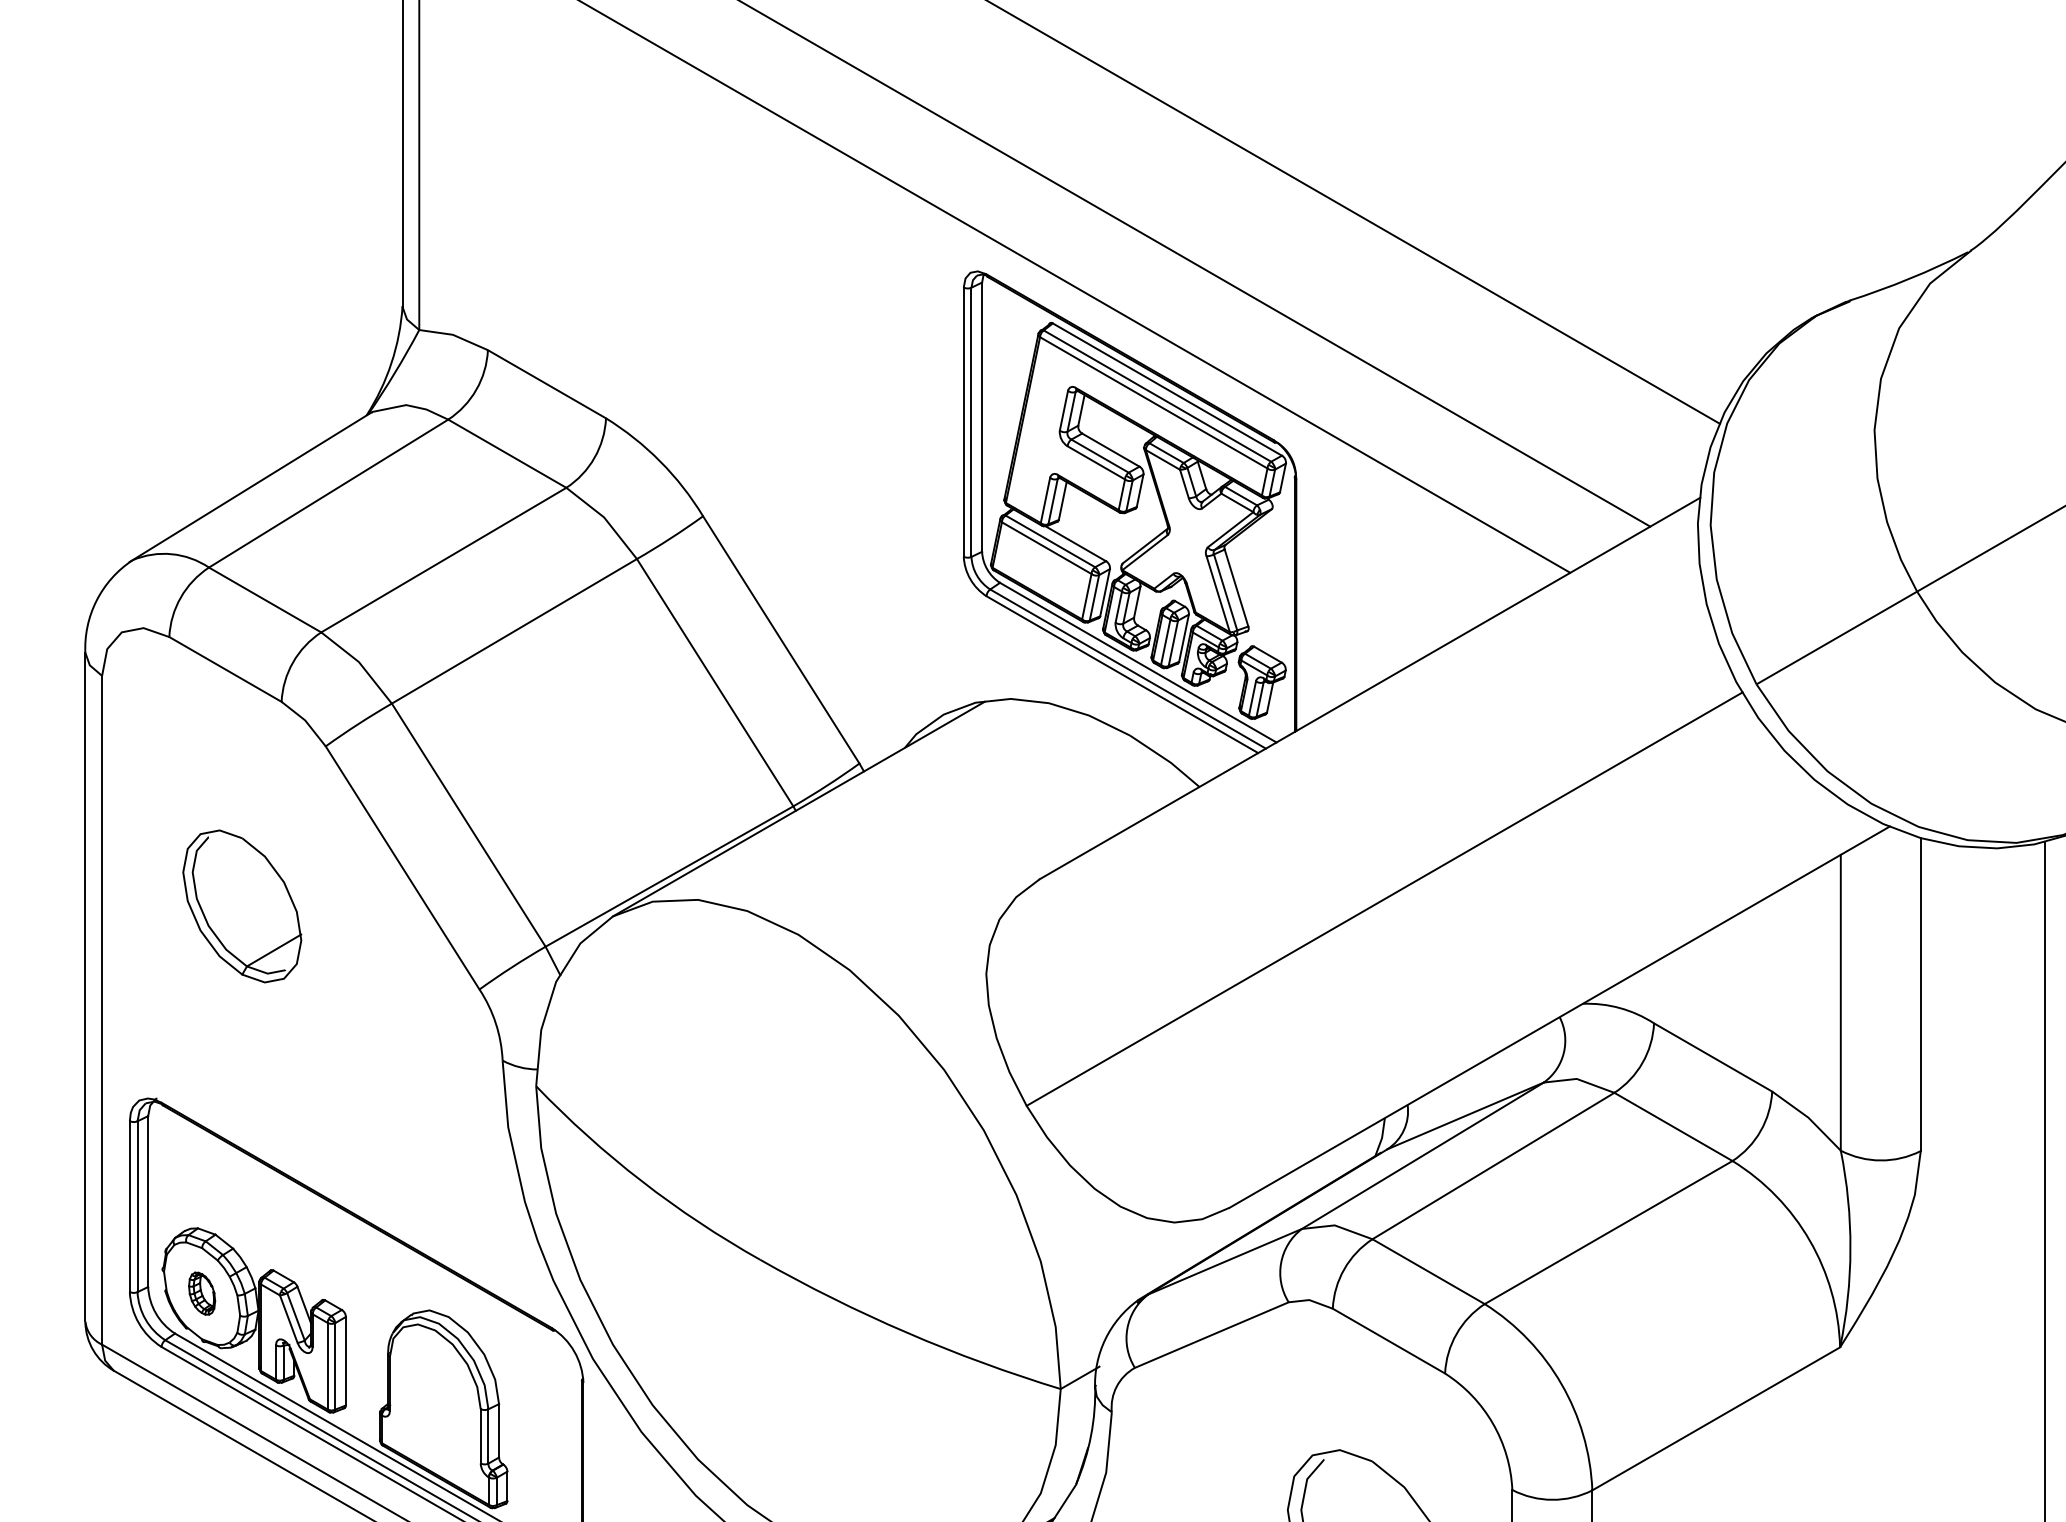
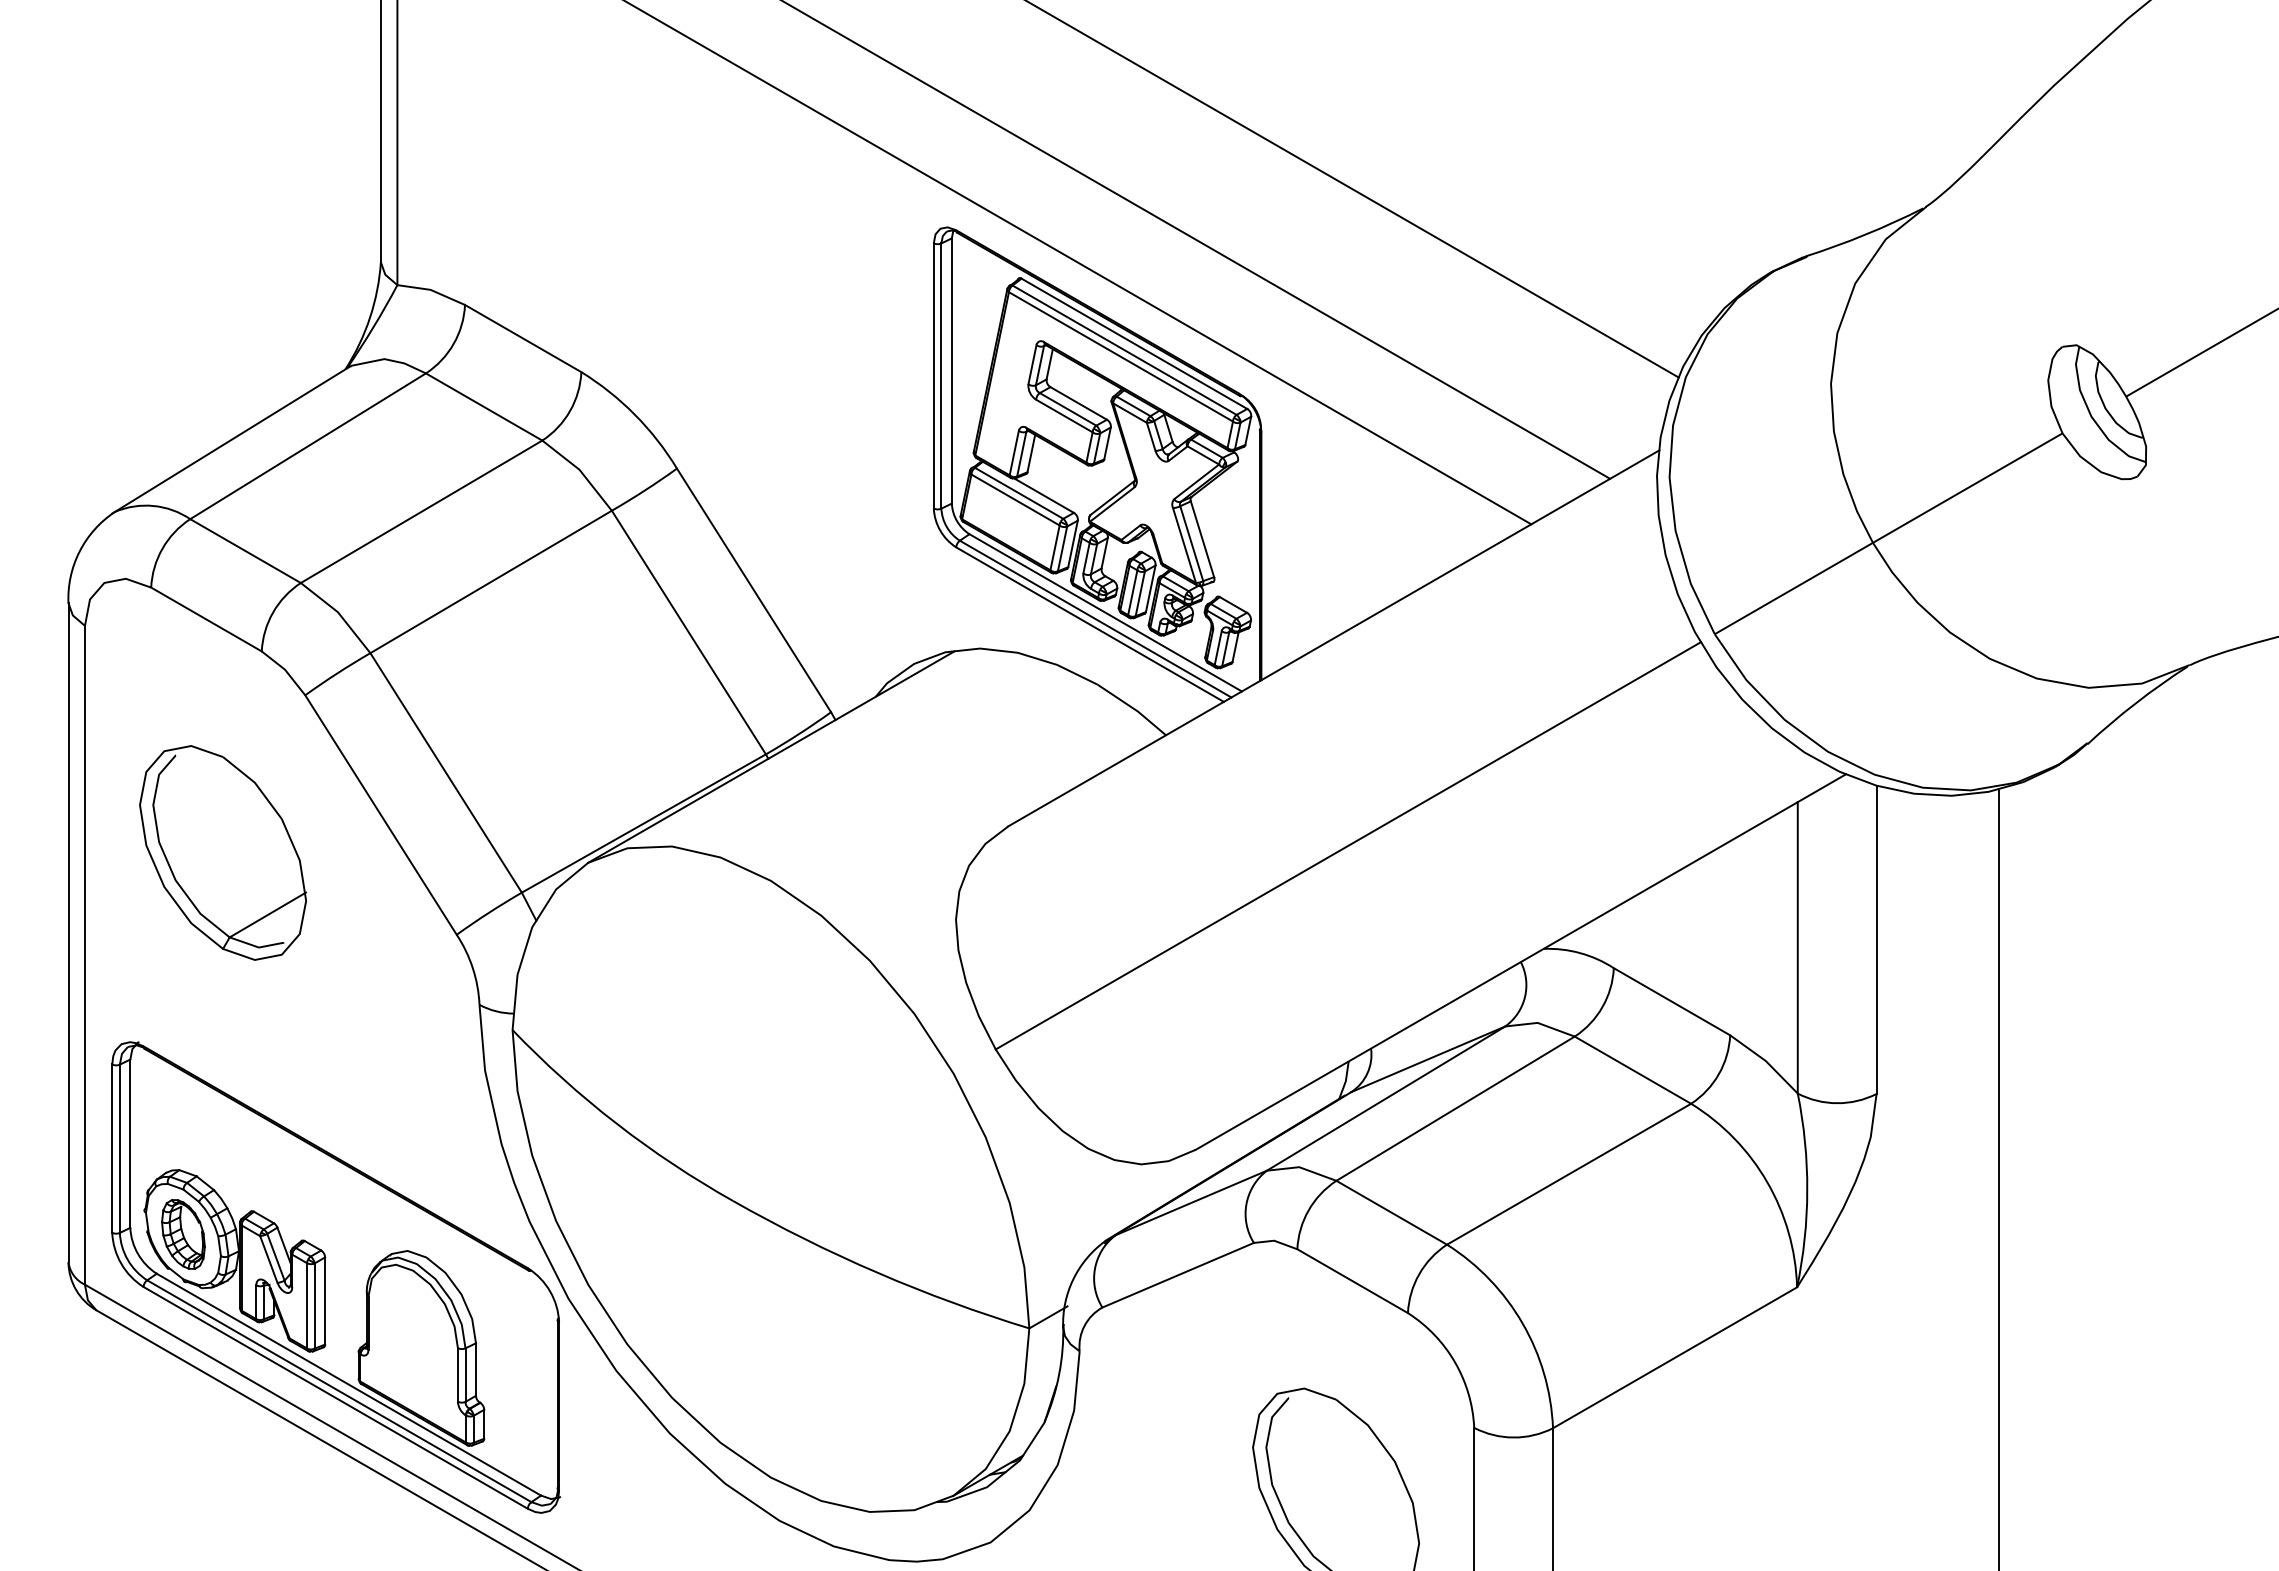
part: (241, 905) -> (222, 852), size x1.43
part: (202, 1293) -> (183, 1234), size x1.67

